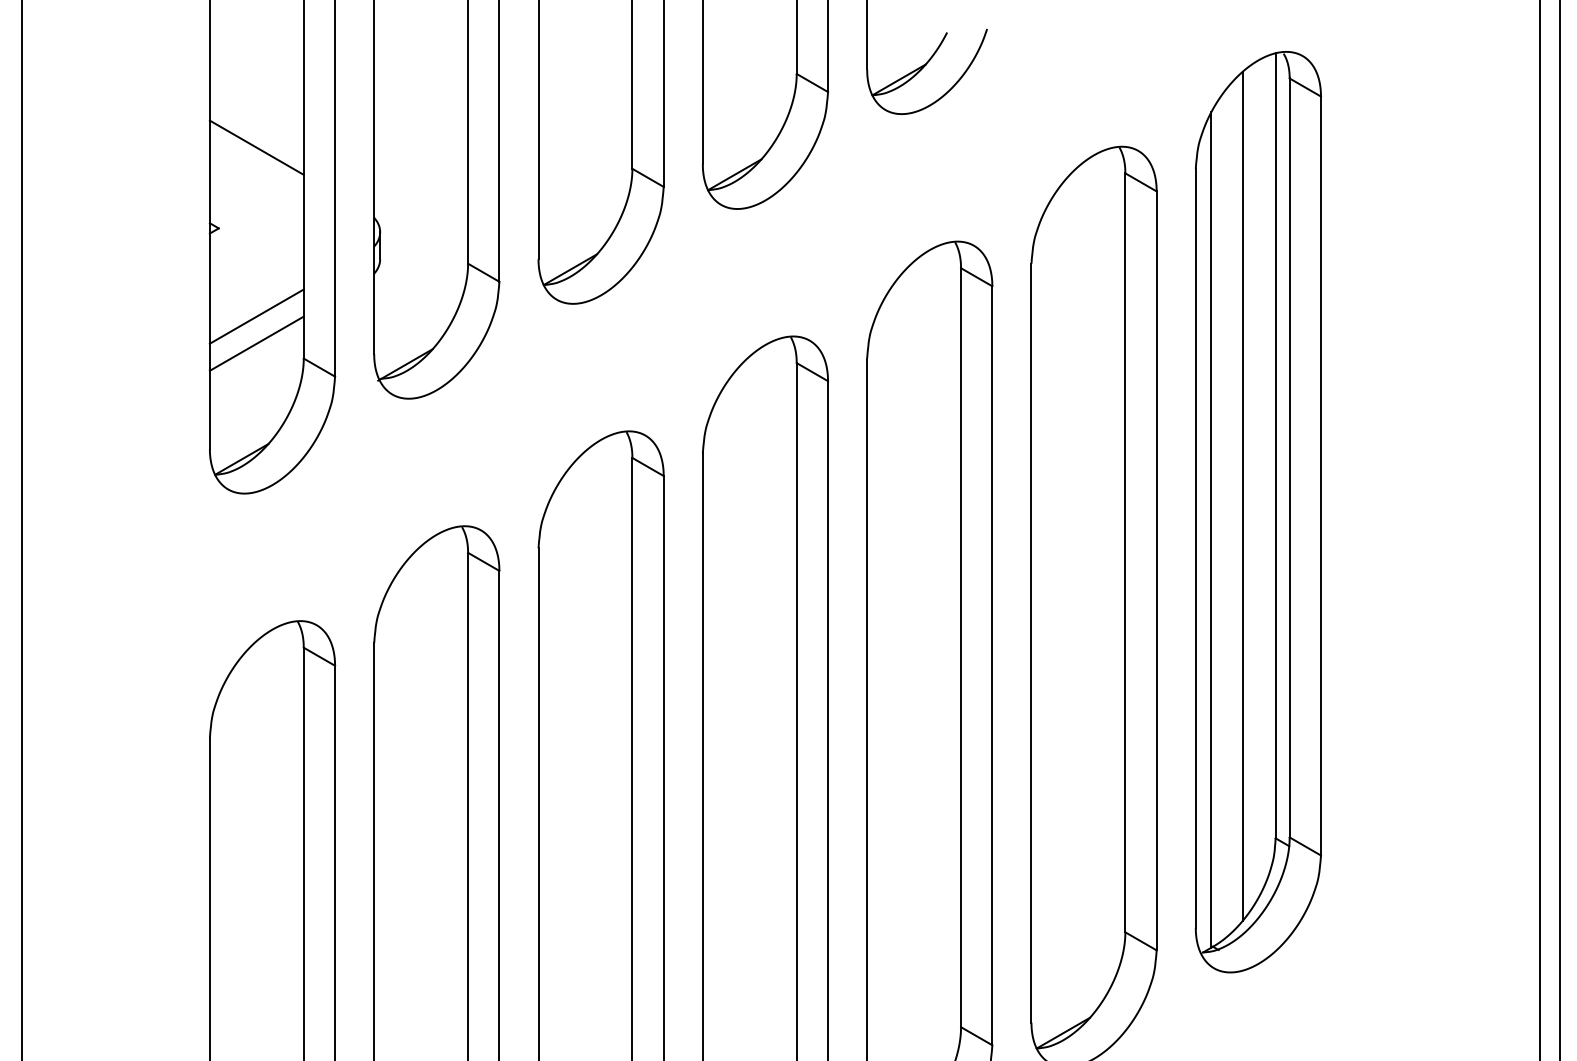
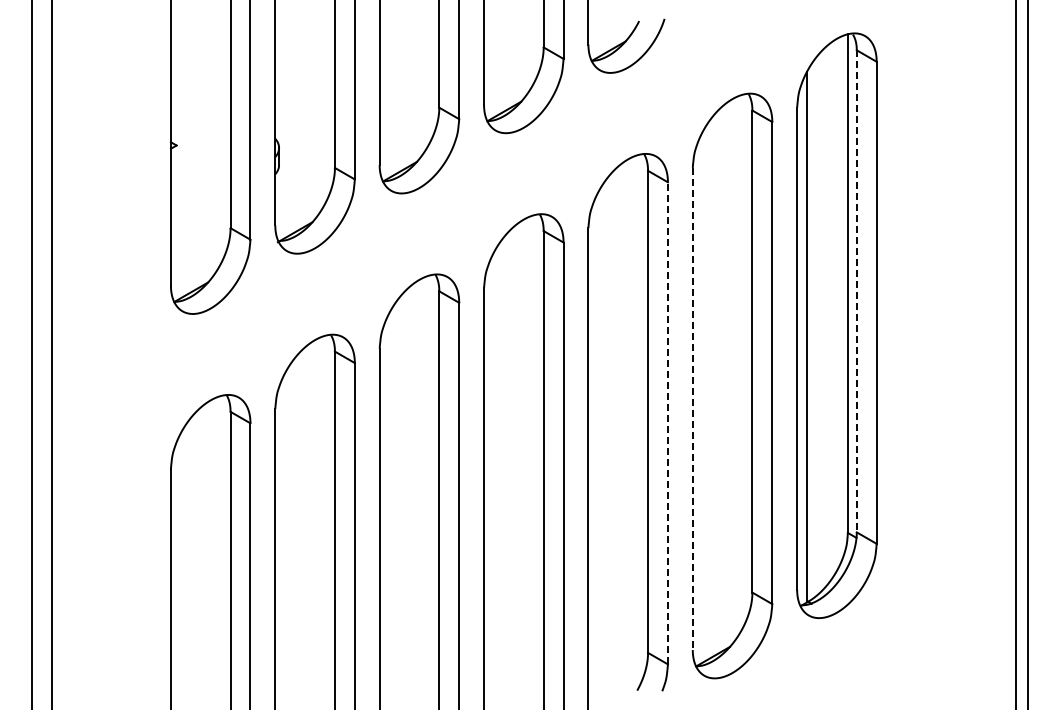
line: (256, 148) -> (200, 94), removed
line: (256, 316) -> (200, 201), removed
line: (256, 343) -> (200, 218), removed
line: (1289, 458) -> (856, 291), solid -> dashed
line: (1241, 496) -> (826, 315), removed
line: (1031, 643) -> (692, 409), solid -> dashed
line: (991, 664) -> (667, 422), solid -> dashed

